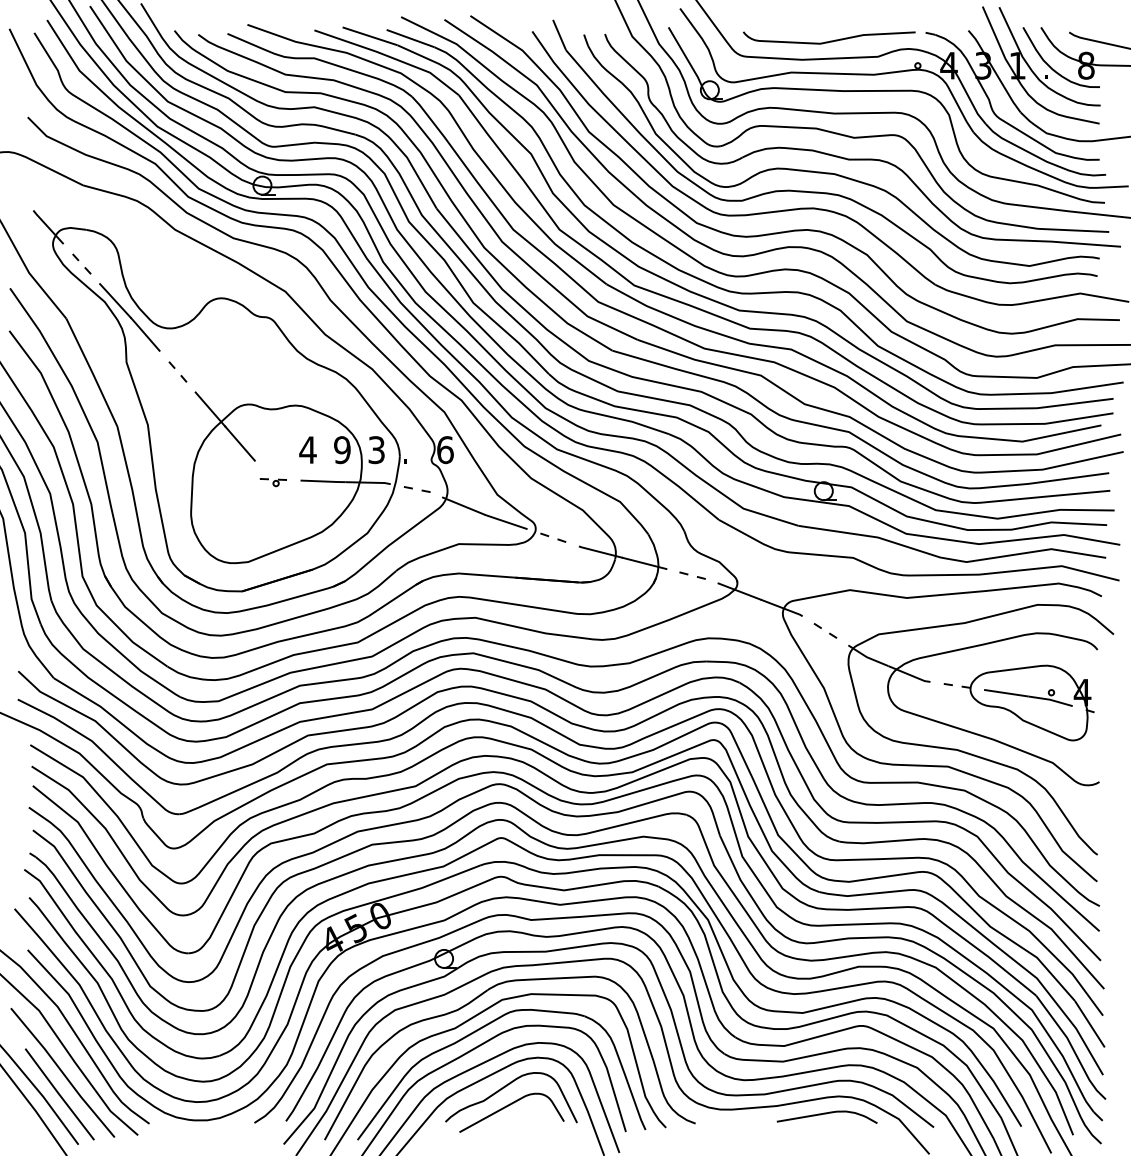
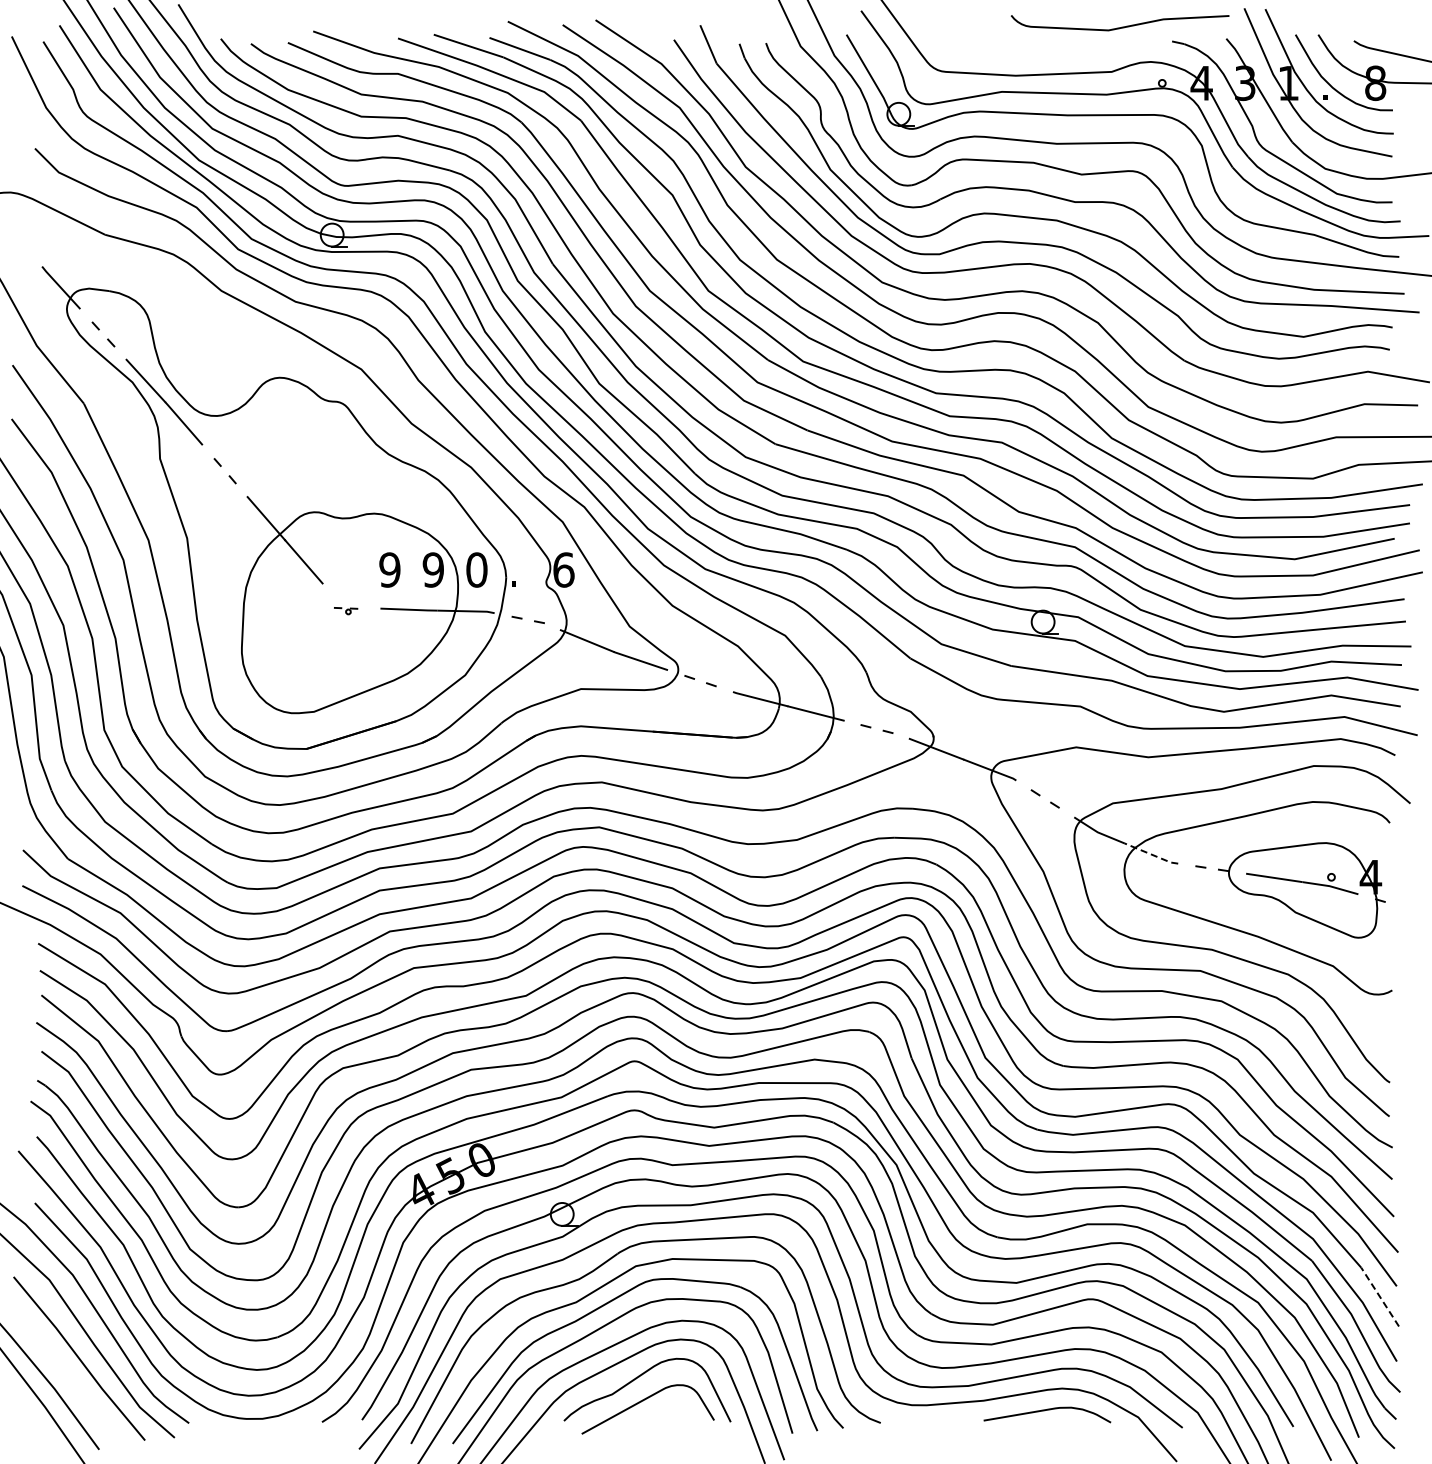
curve: (830, 40) -> (1121, 26), moved
text: (307, 449) -> (389, 569), 4 -> 9
text: (376, 449) -> (476, 569), 3 -> 0
part: (272, 482) -> (345, 610), size x0.7
line: (909, 674) -> (1151, 854), solid -> dashed
line: (1090, 1024) -> (1380, 1297), solid -> dashed
line: (59, 1094) -> (75, 1385), removed

